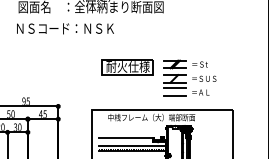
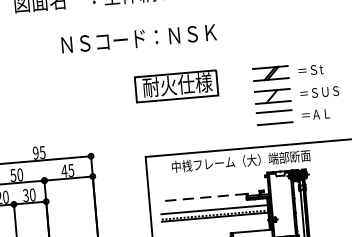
text: (65, 28) -> (139, 38), moved
part: (127, 67) -> (176, 86), moved
line: (125, 138) -> (202, 198), solid -> dashed

